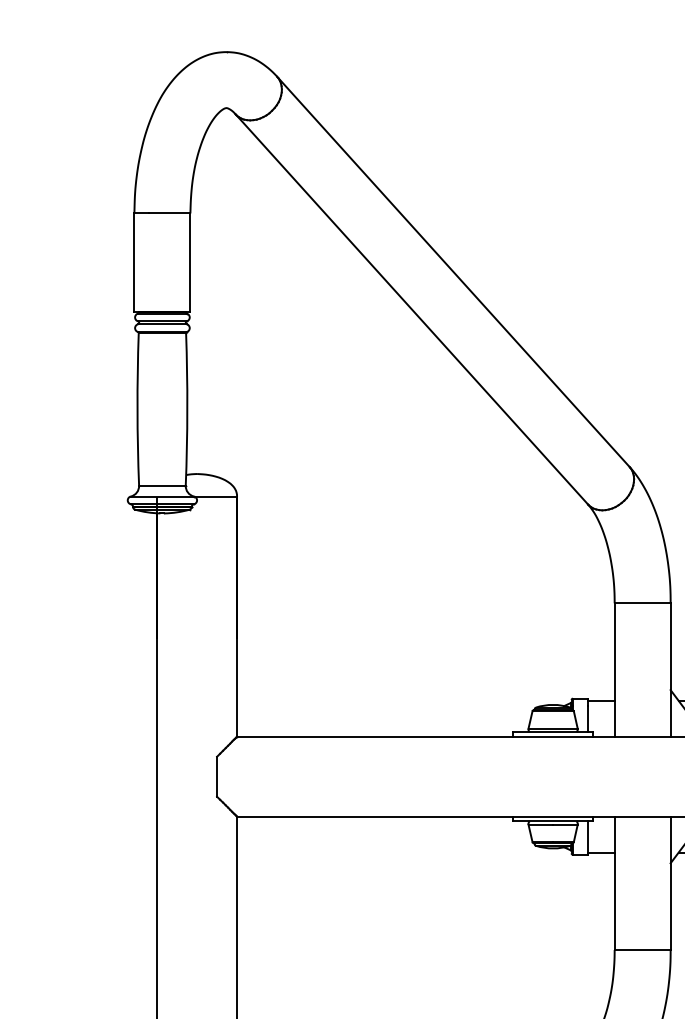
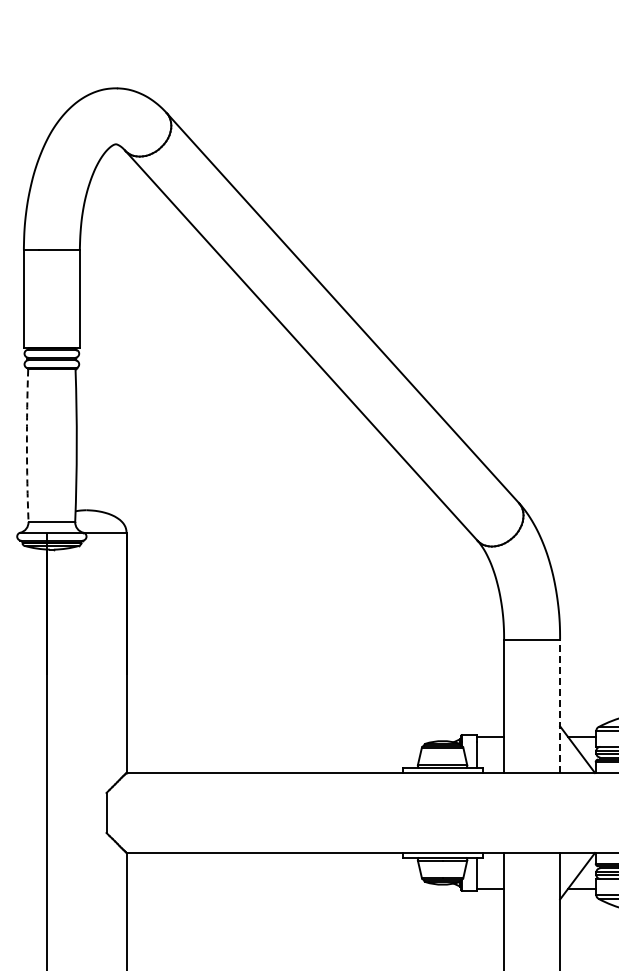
arc: (137, 409) -> (26, 445), solid -> dashed
line: (670, 670) -> (559, 706), solid -> dashed

